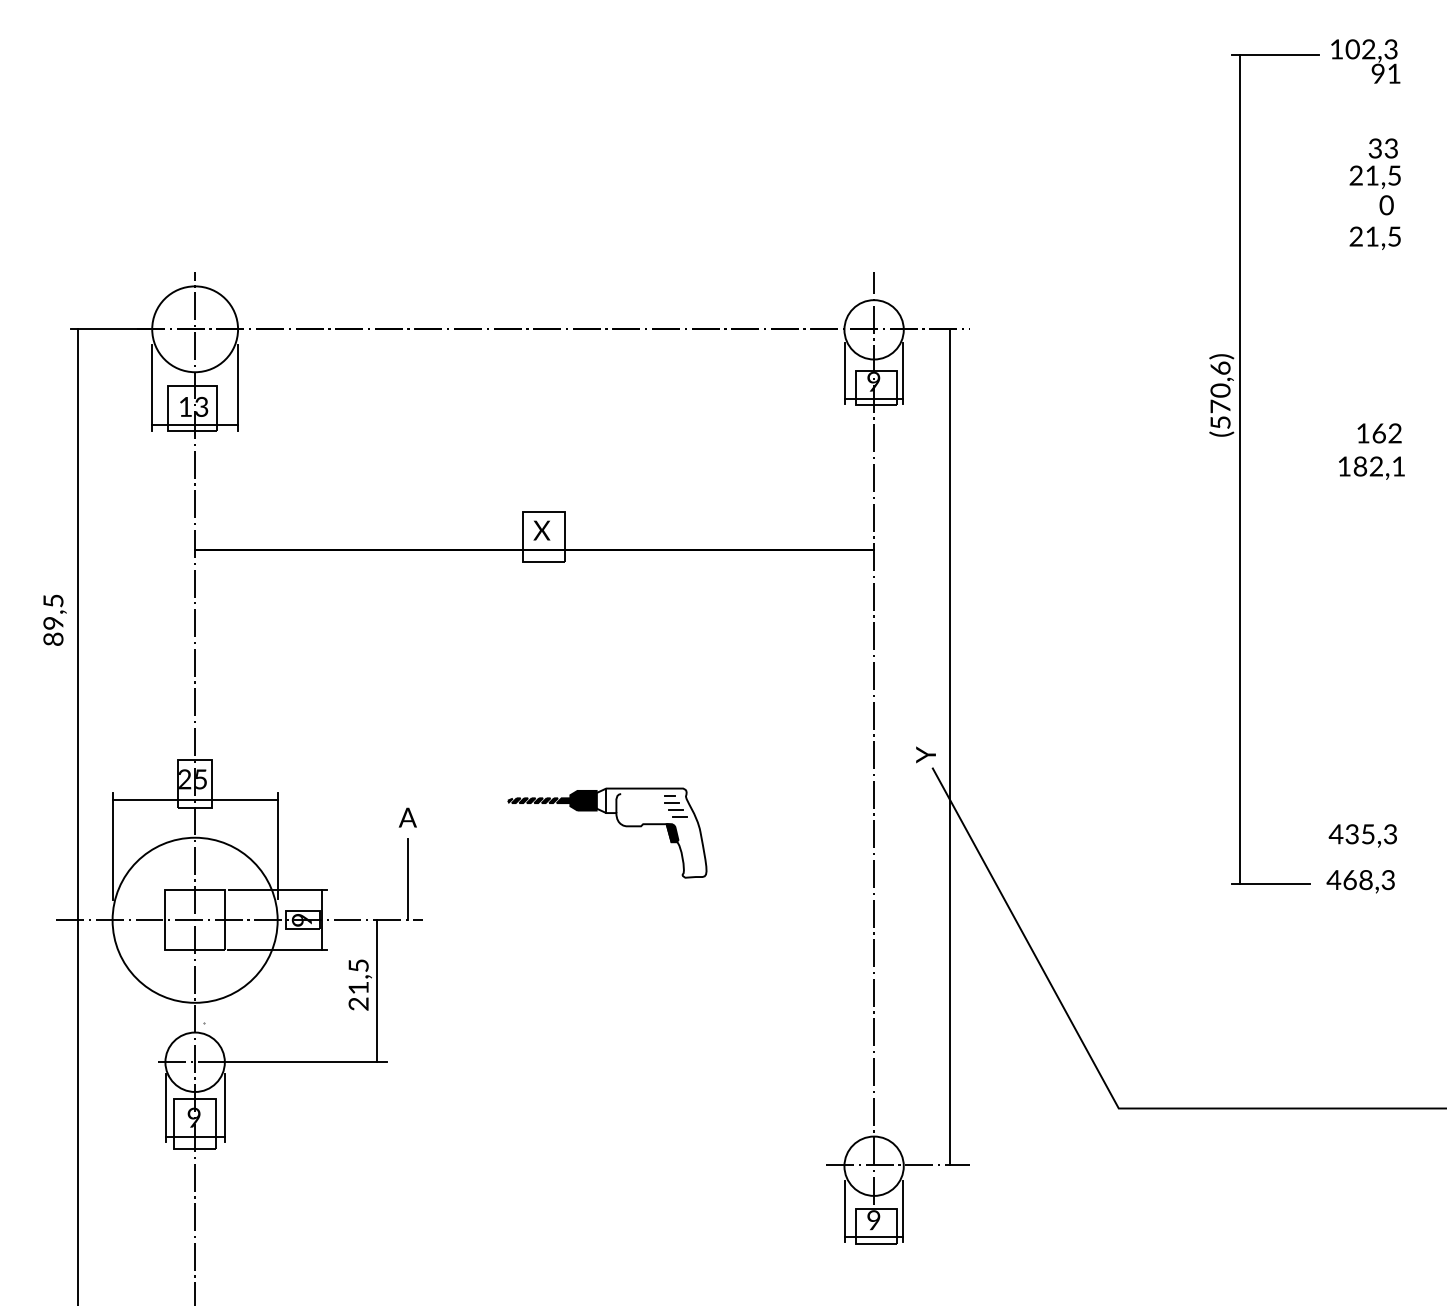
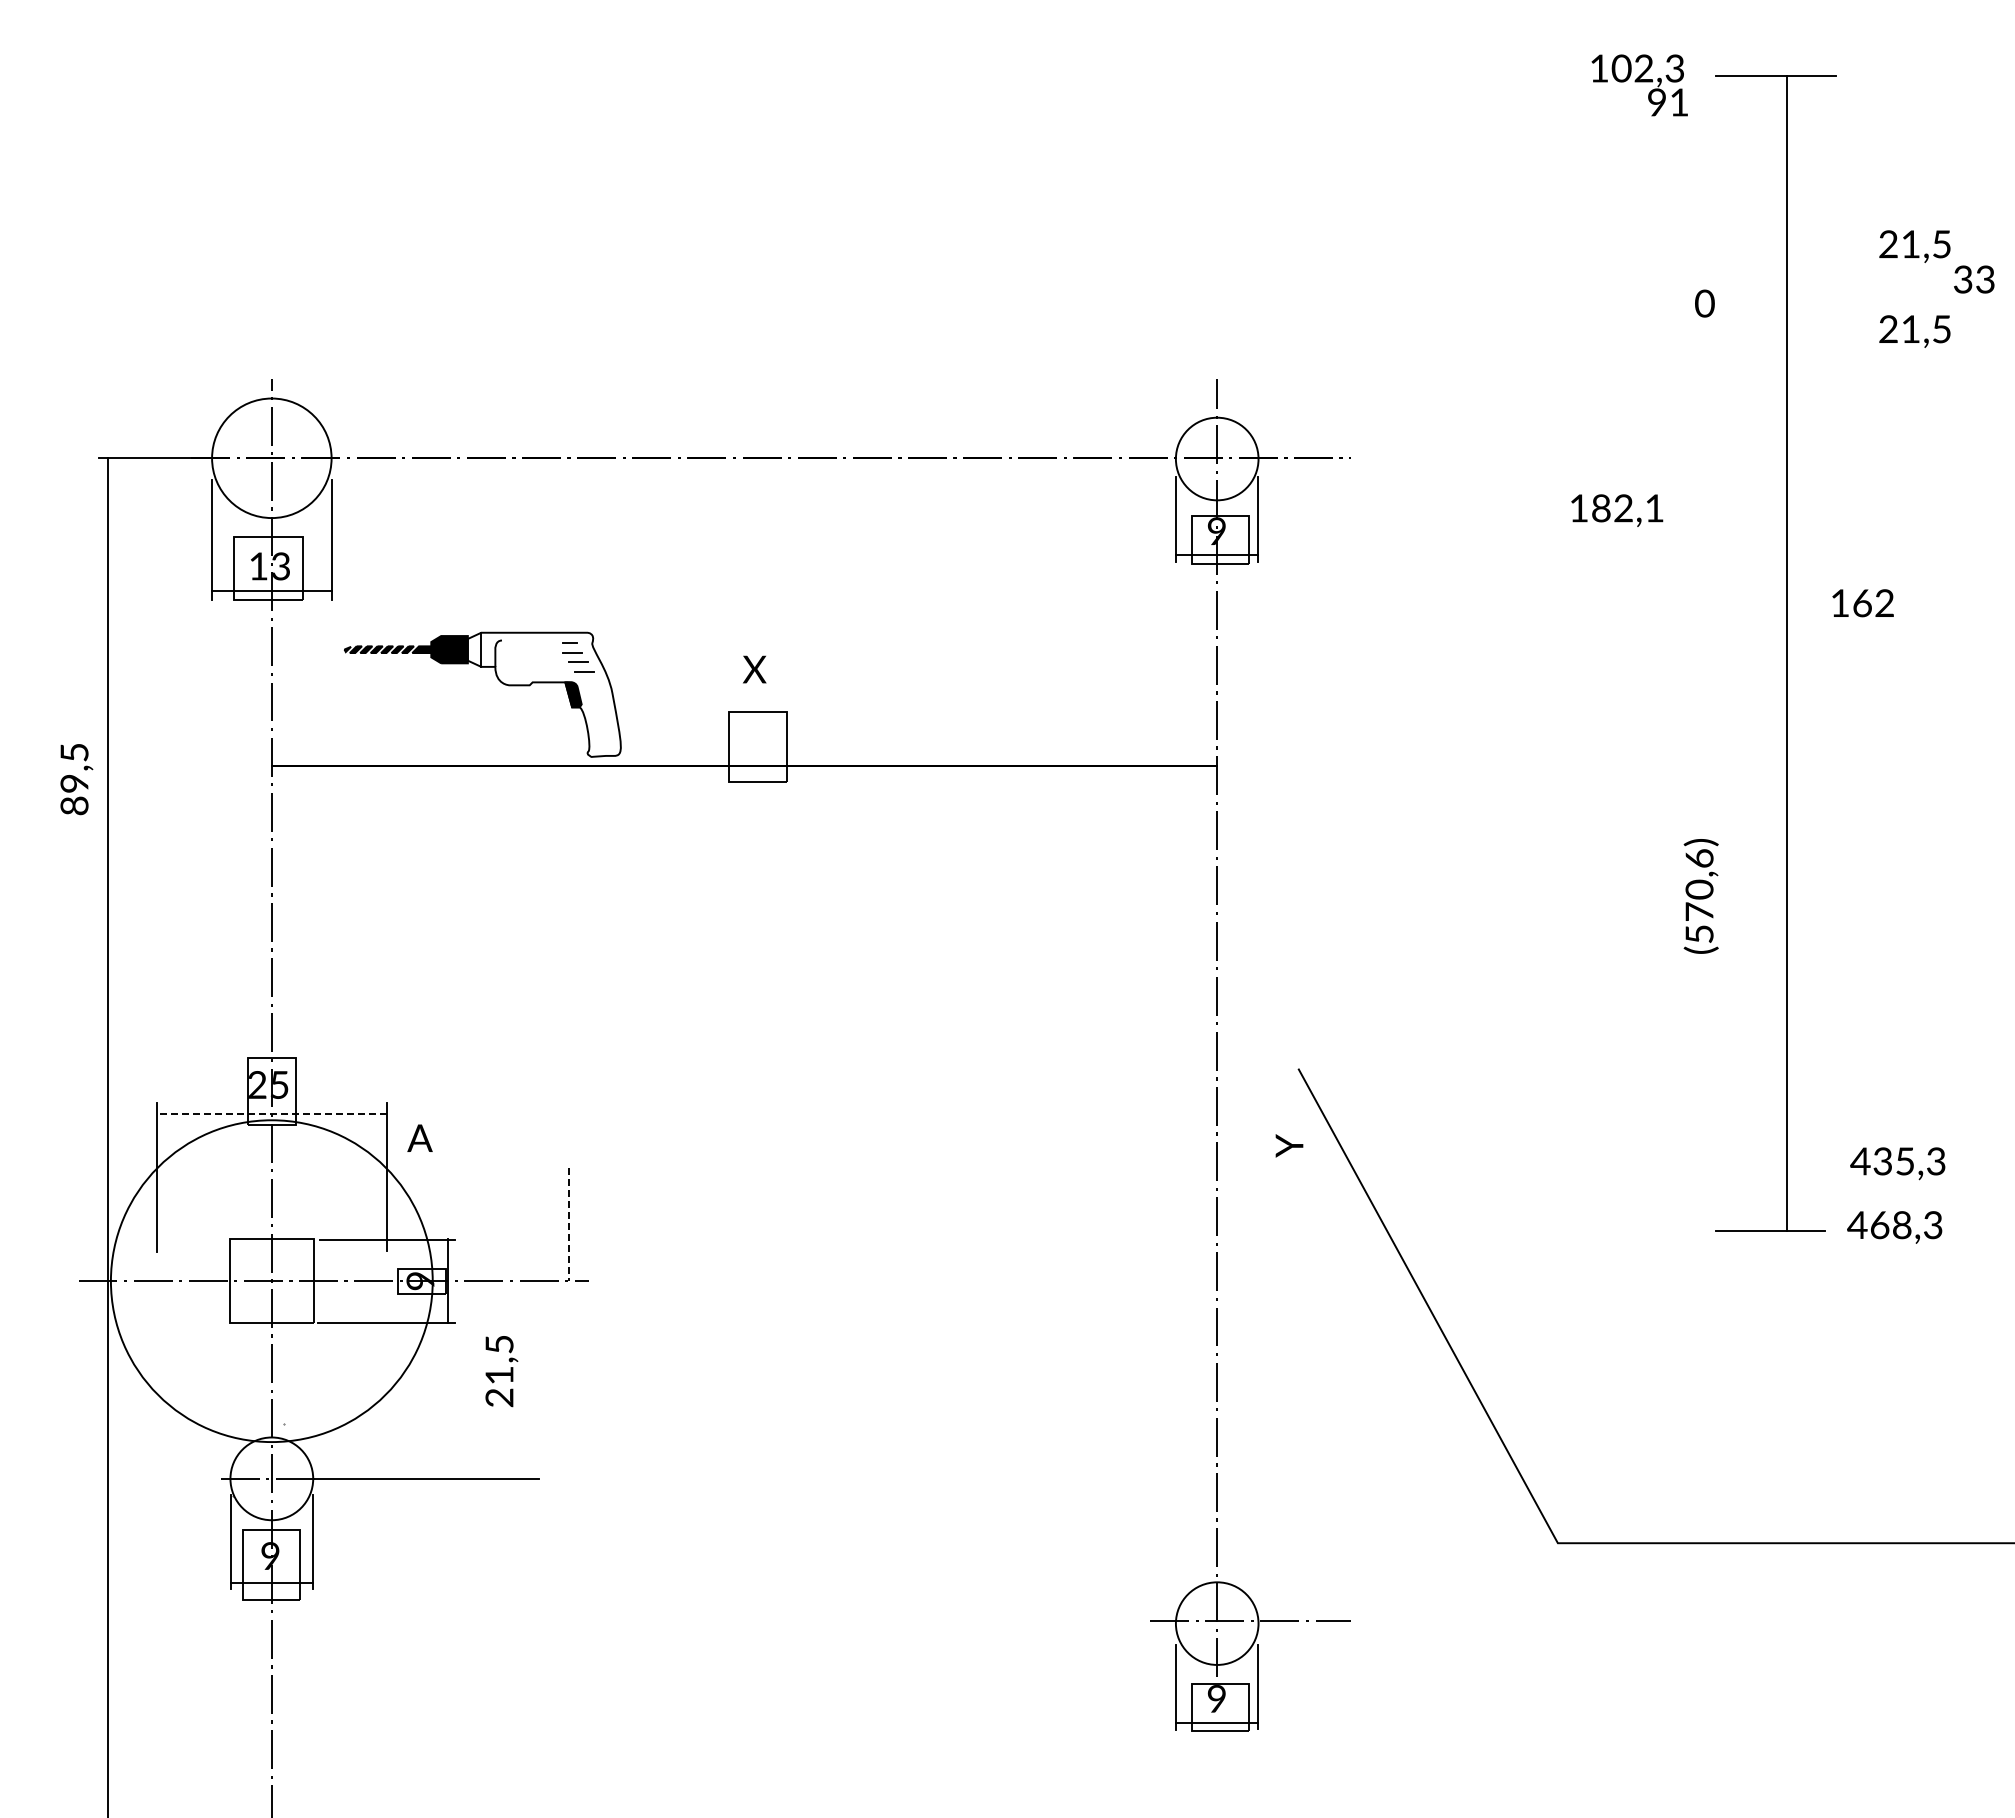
text: (1365, 61) -> (1639, 85), moved
text: (1383, 148) -> (1974, 279), moved
text: (1386, 205) -> (1704, 303), moved
text: (1221, 395) -> (1700, 896), moved
text: (1379, 433) -> (1862, 603), moved
line: (1240, 468) -> (1787, 652), moved
text: (1372, 468) -> (1617, 510), moved
text: (541, 530) -> (754, 669), moved
text: (54, 620) -> (76, 779), moved
line: (950, 746) -> (1323, 1039), removed
text: (926, 754) -> (1289, 1145), moved
line: (194, 800) -> (271, 1114), solid -> dashed
text: (407, 817) -> (419, 1137), moved
part: (617, 822) -> (497, 679), moved
line: (408, 879) -> (568, 1224), solid -> dashed
circle: (194, 920) -> (271, 1281), size x1.4
line: (376, 990) -> (524, 1379), removed

